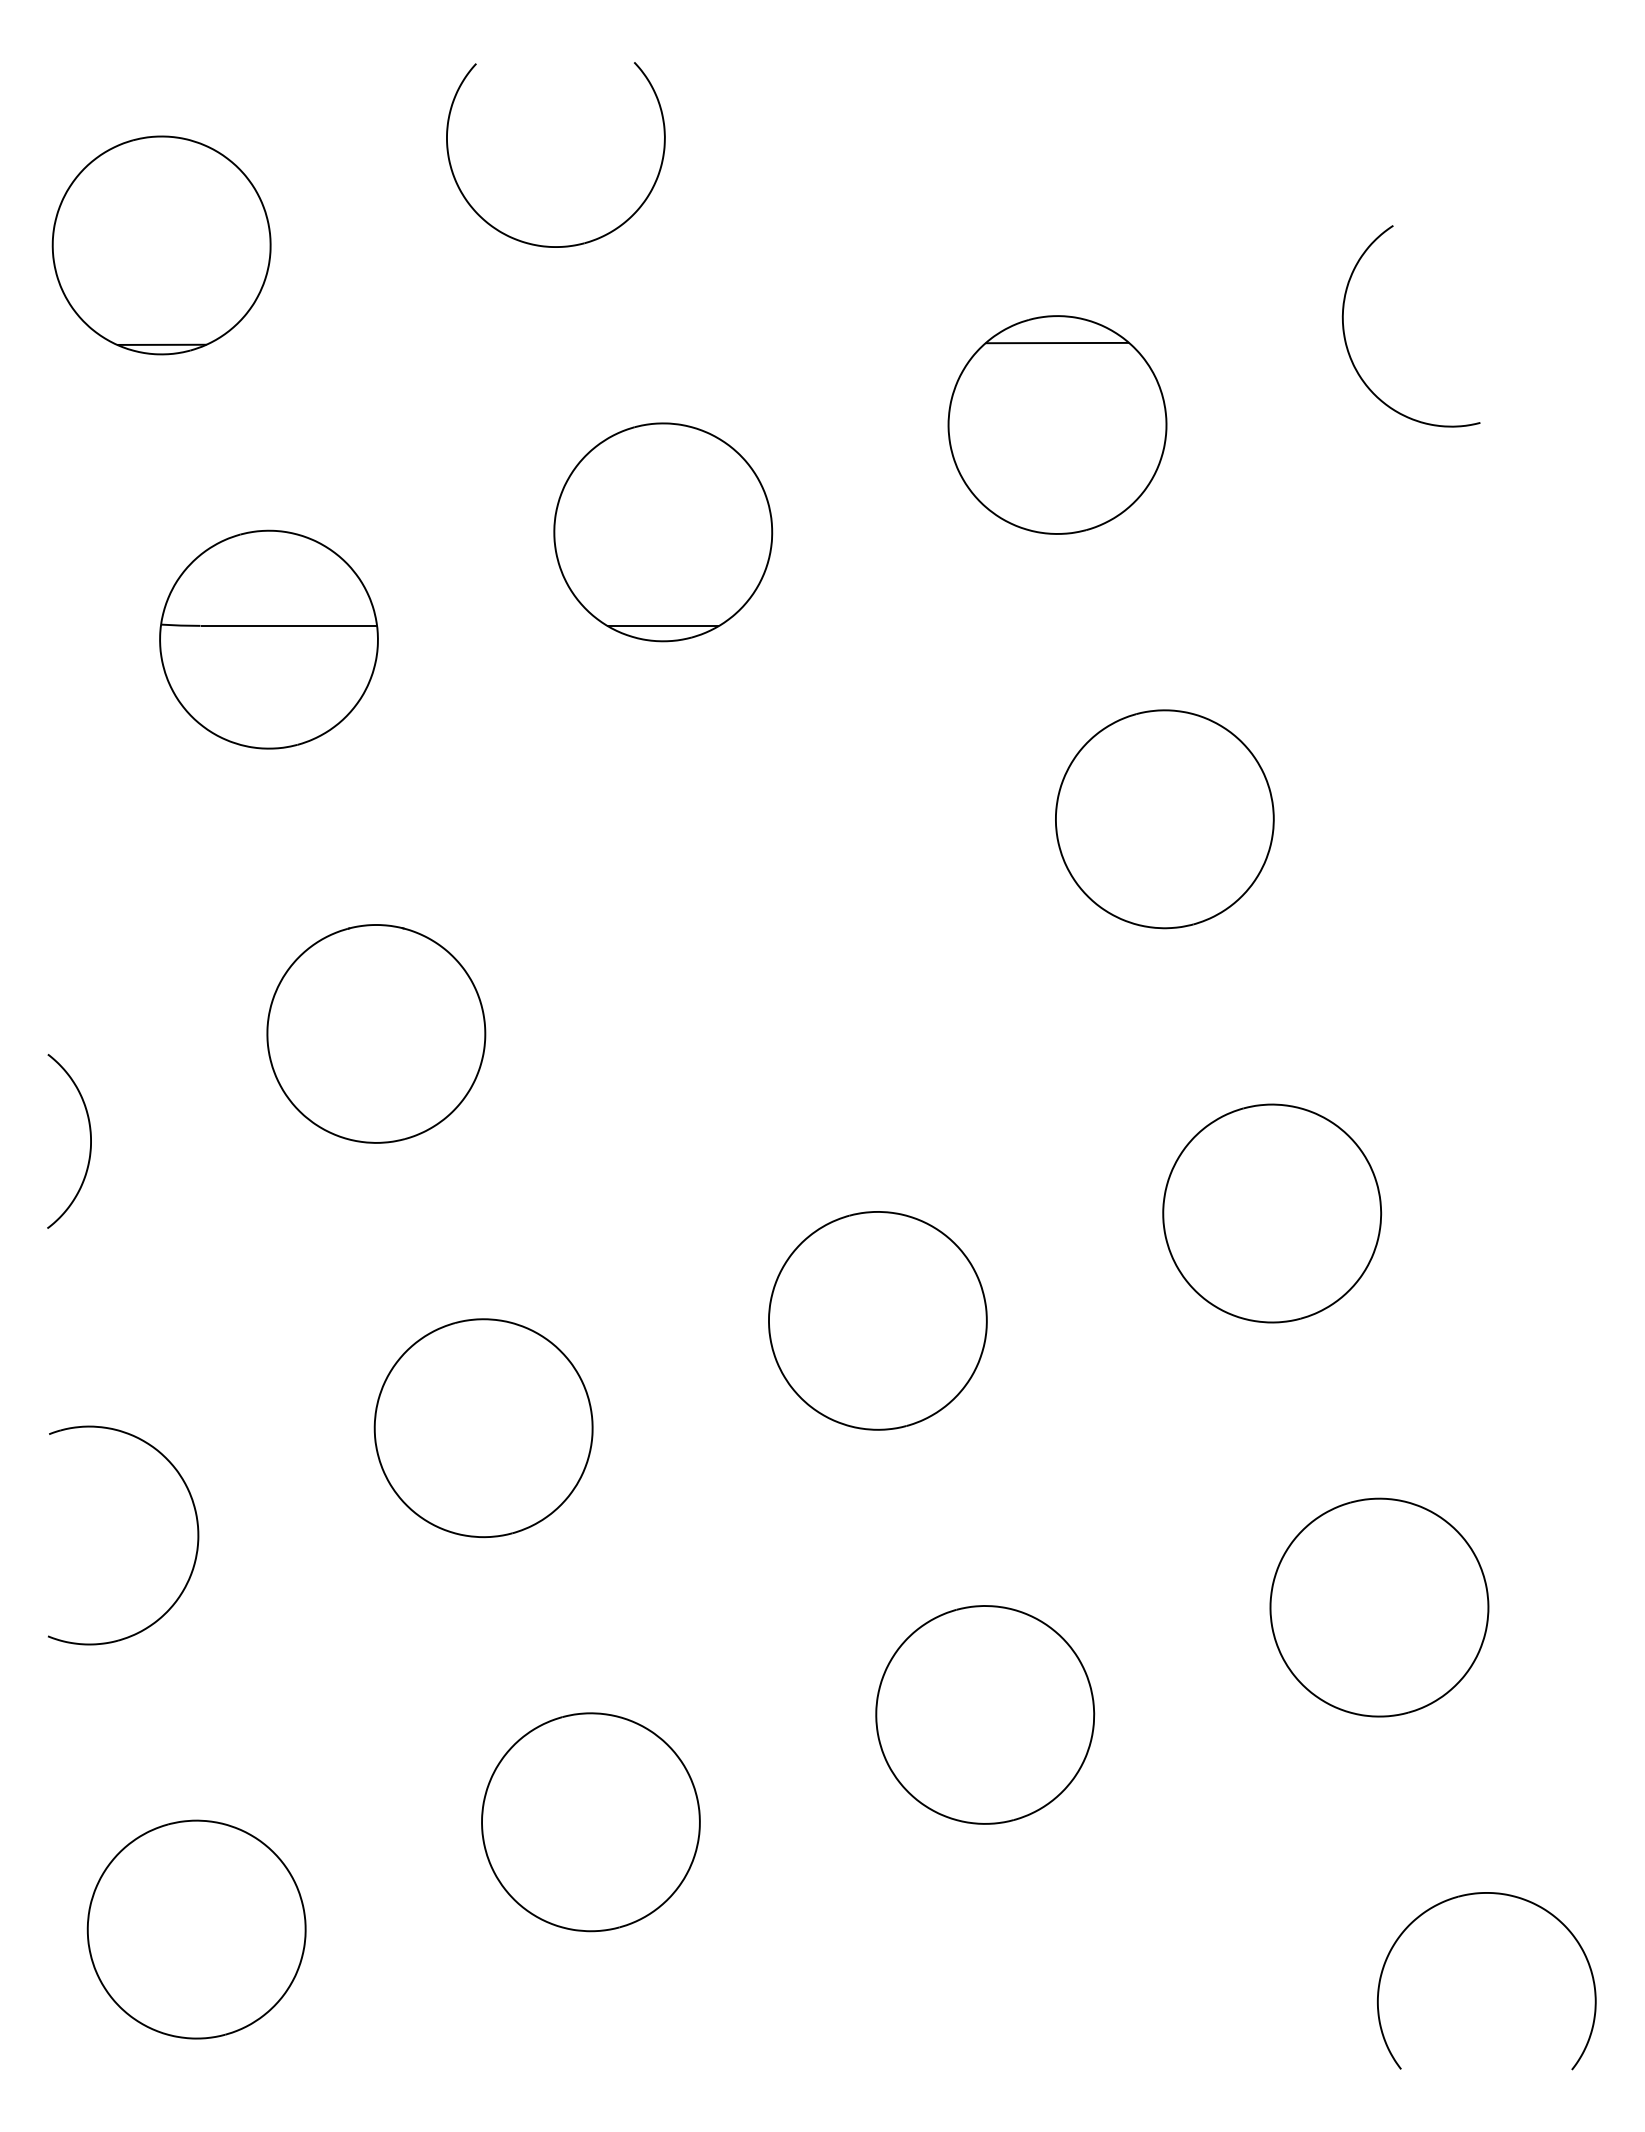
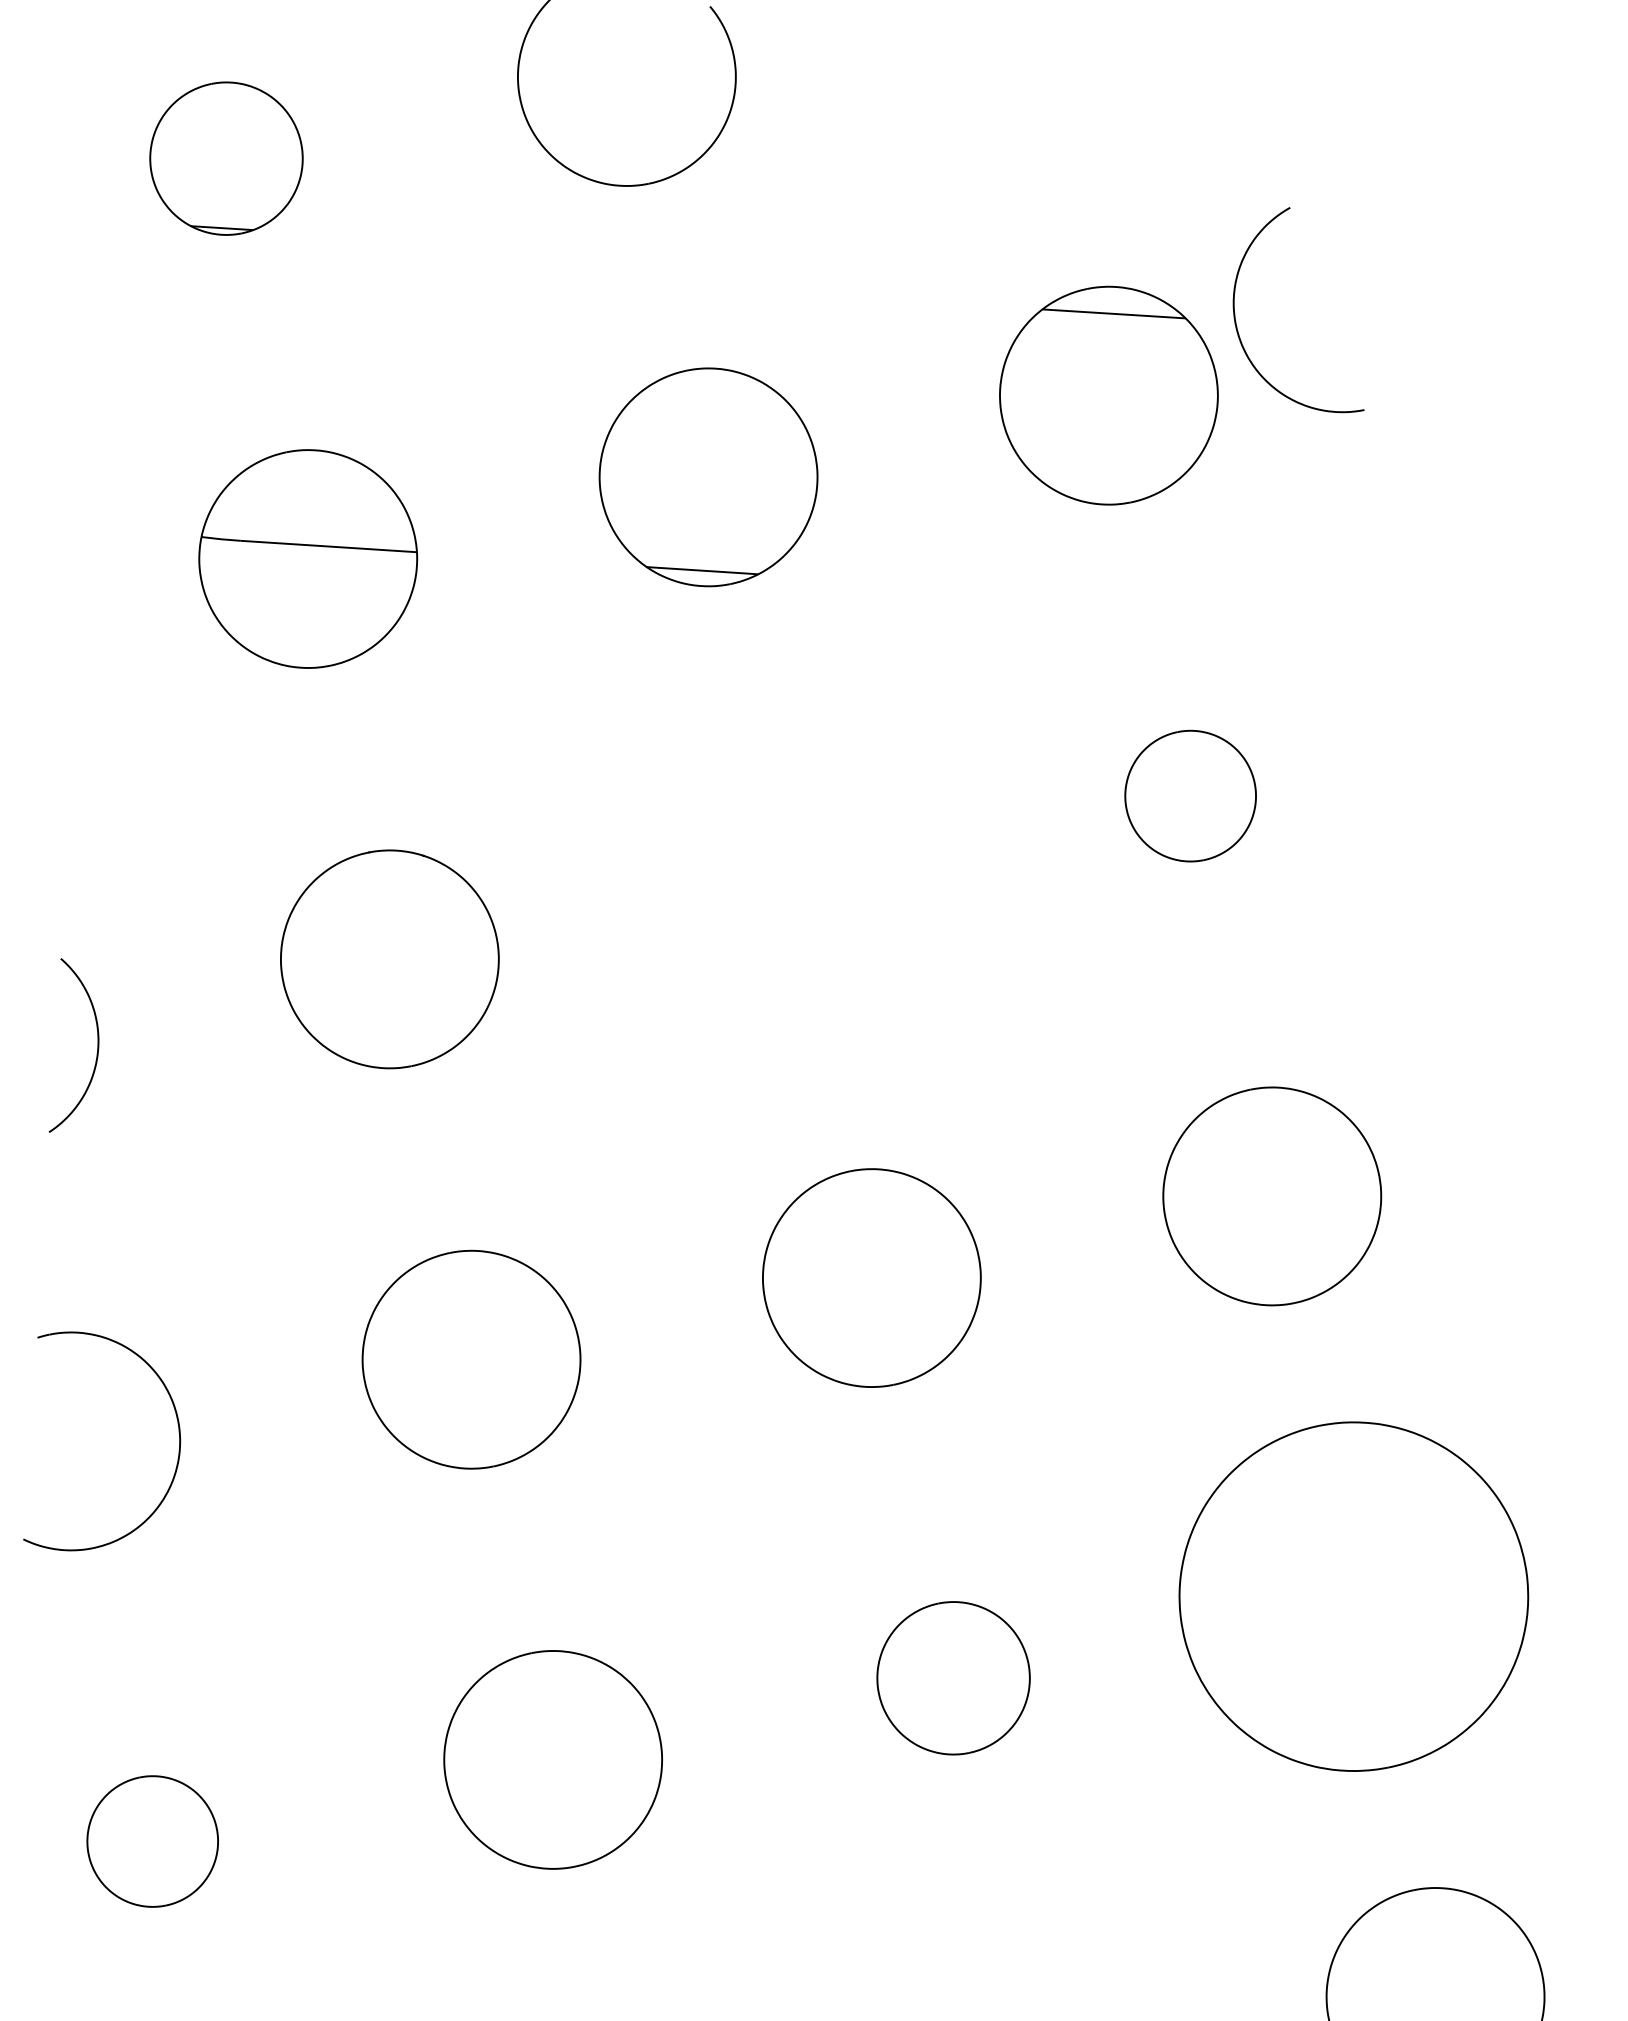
part: (161, 245) -> (226, 158), size x0.7
curve: (1345, 334) -> (1235, 313), moved
part: (1164, 819) -> (1190, 796), size x0.6
part: (1379, 1607) -> (1353, 1596), size x1.6
part: (985, 1714) -> (953, 1677), size x0.7
part: (196, 1929) -> (152, 1841), size x0.6

